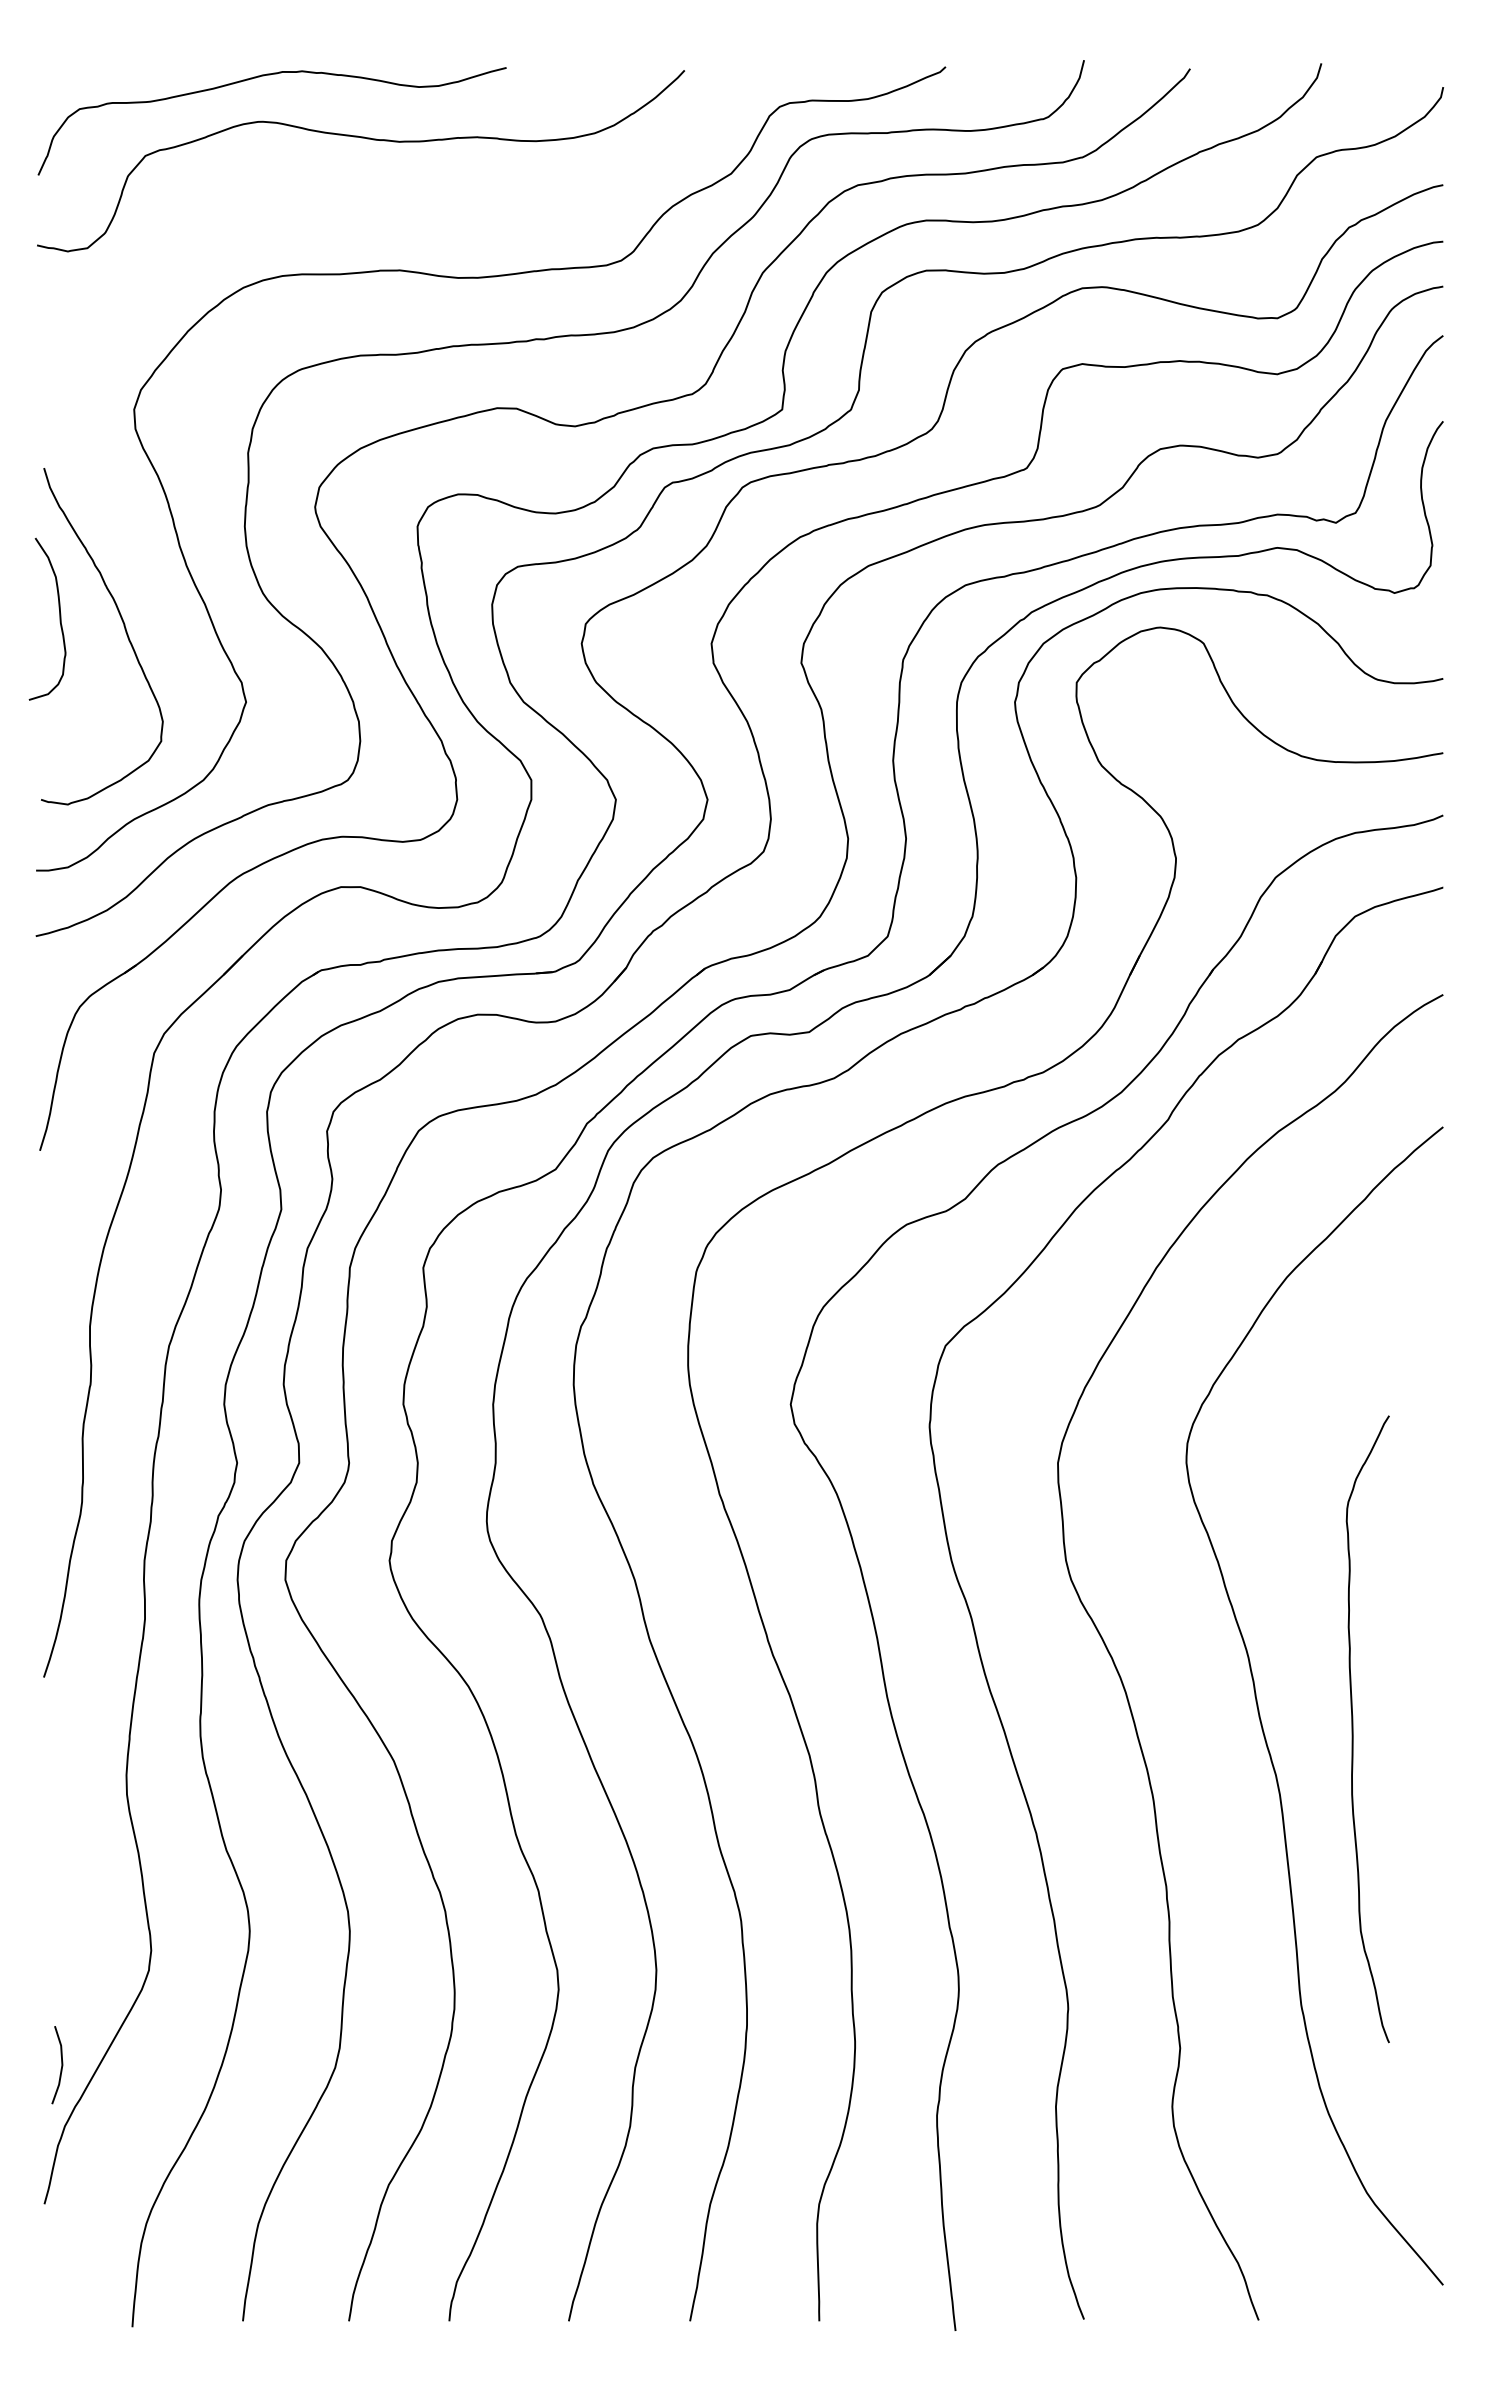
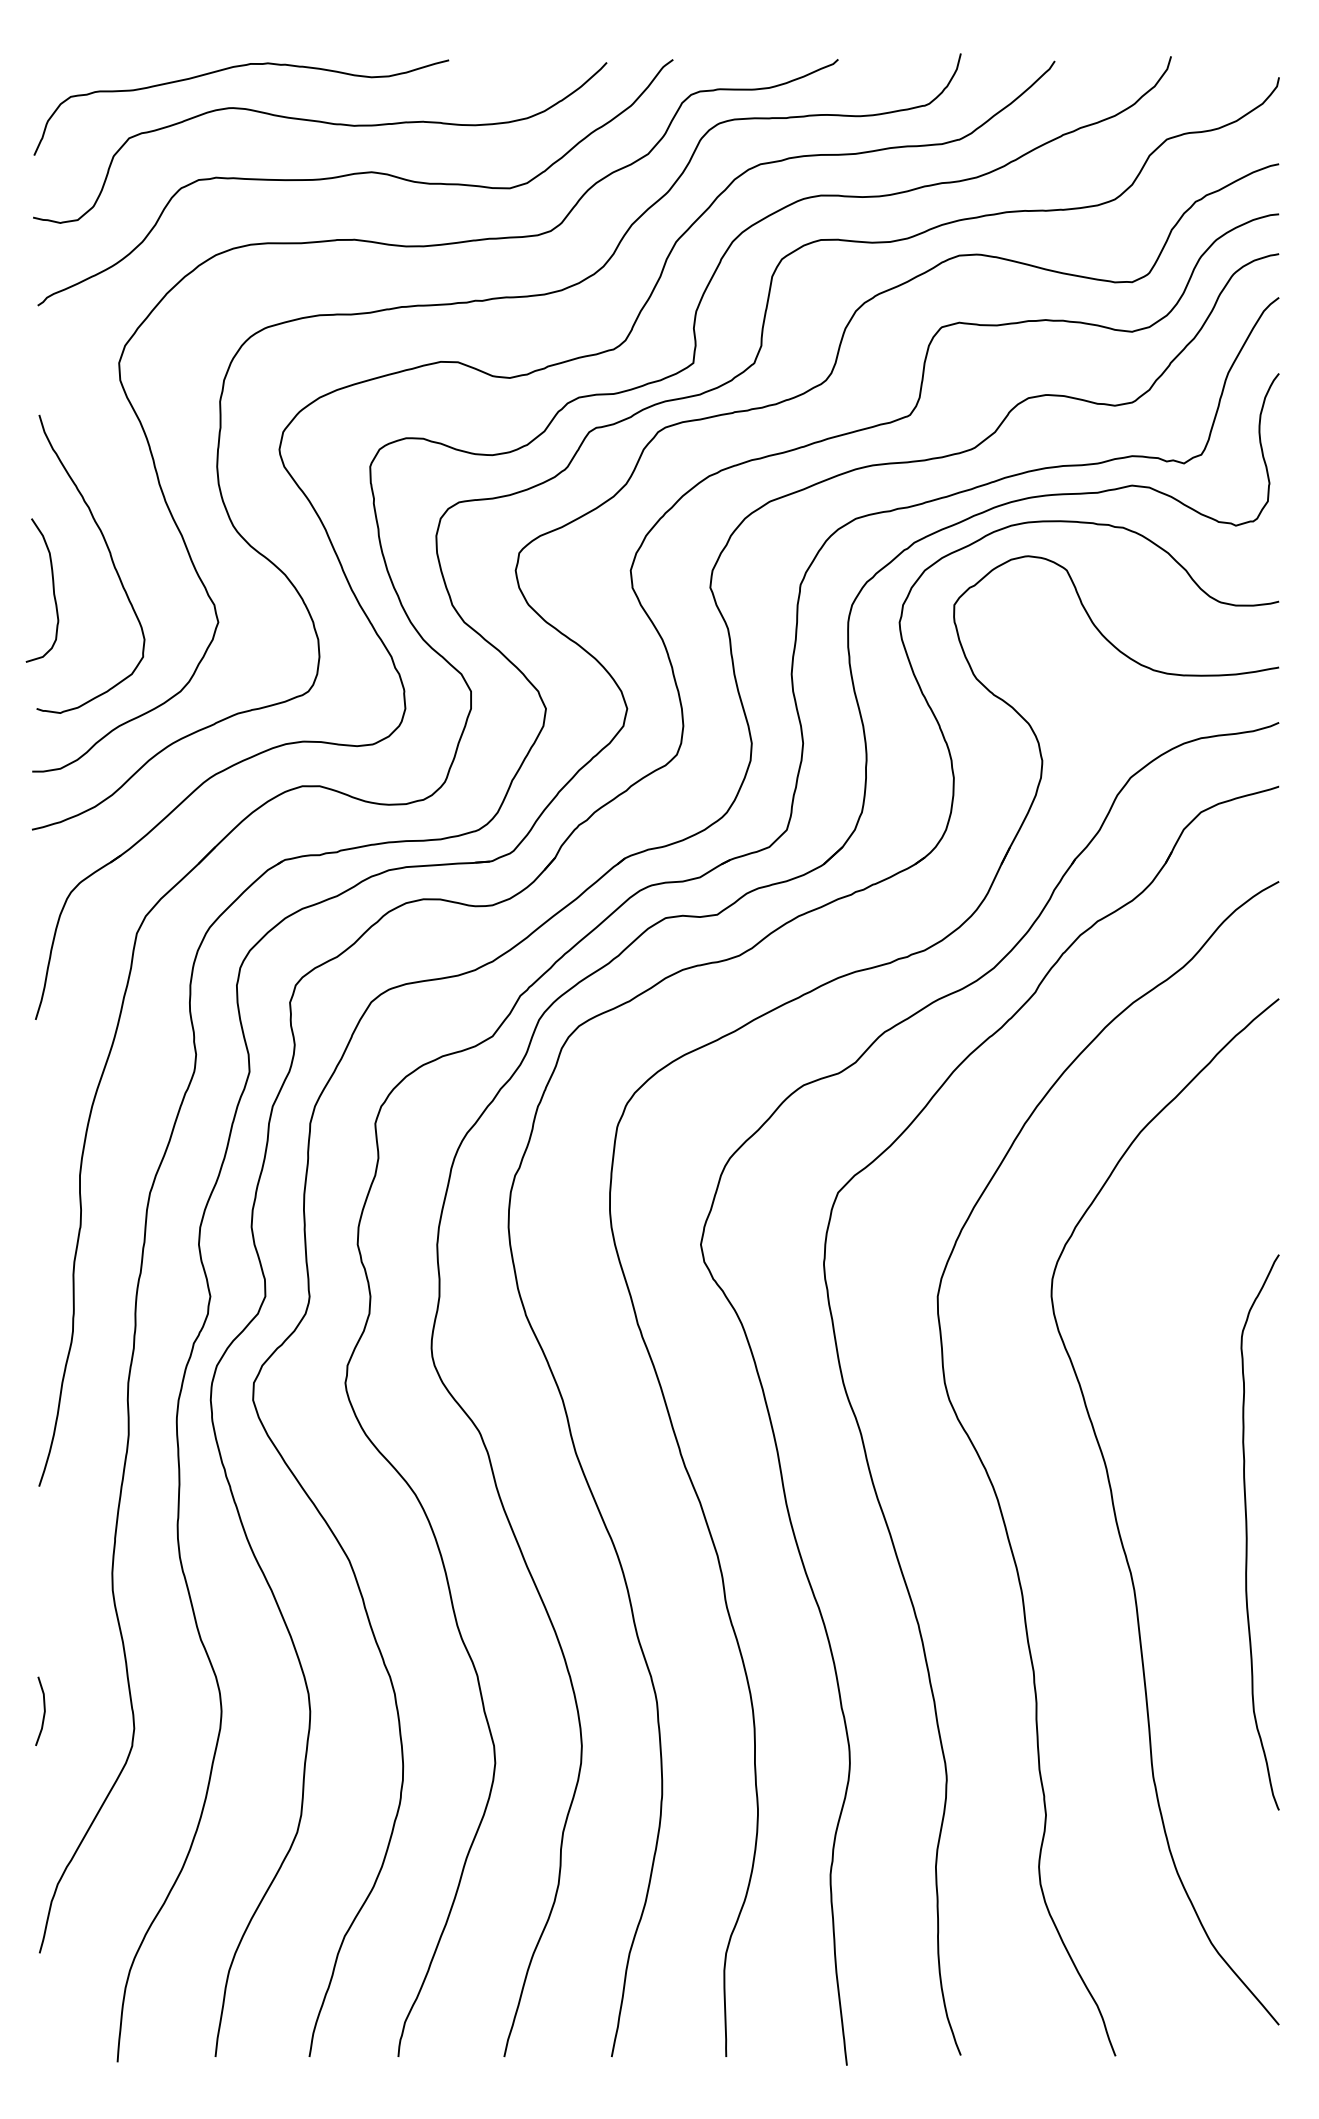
curve: (398, 197) -> (353, 175), added
curve: (59, 618) -> (52, 589), moved
curve: (1353, 1729) -> (1247, 1532), moved
line: (61, 2065) -> (44, 1711), moved

